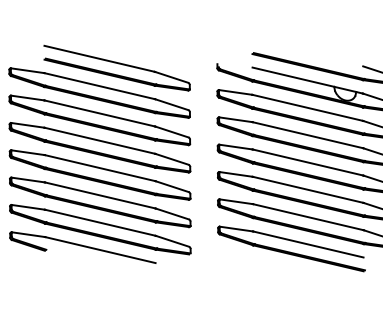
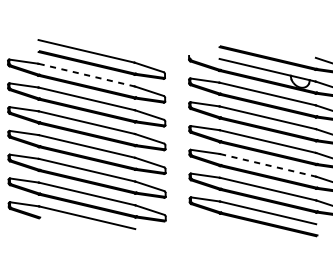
line: (99, 86) -> (86, 75), solid -> dashed
line: (308, 189) -> (268, 165), solid -> dashed

